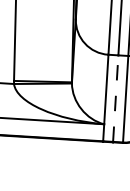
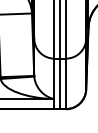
line: (116, 98) -> (60, 83), dashed -> solid

